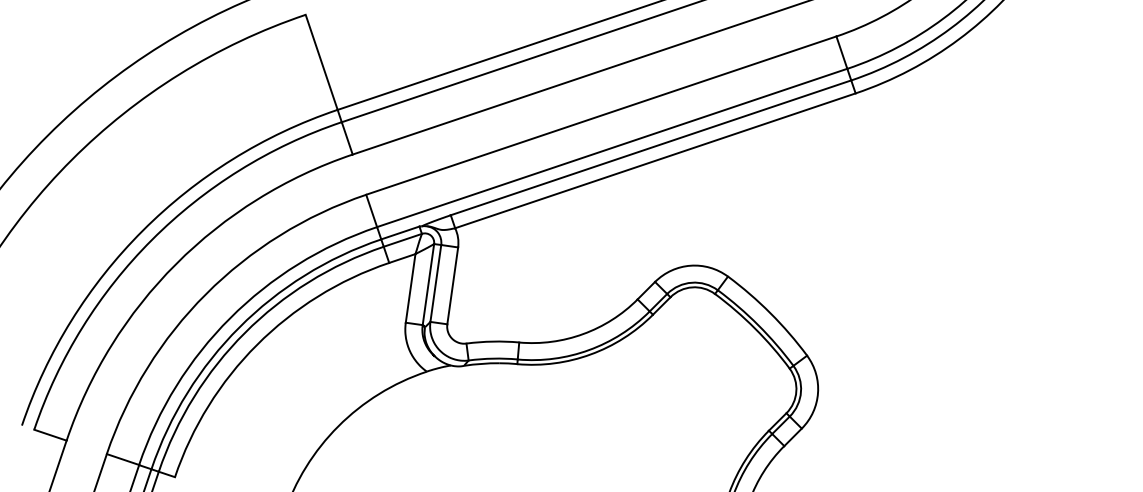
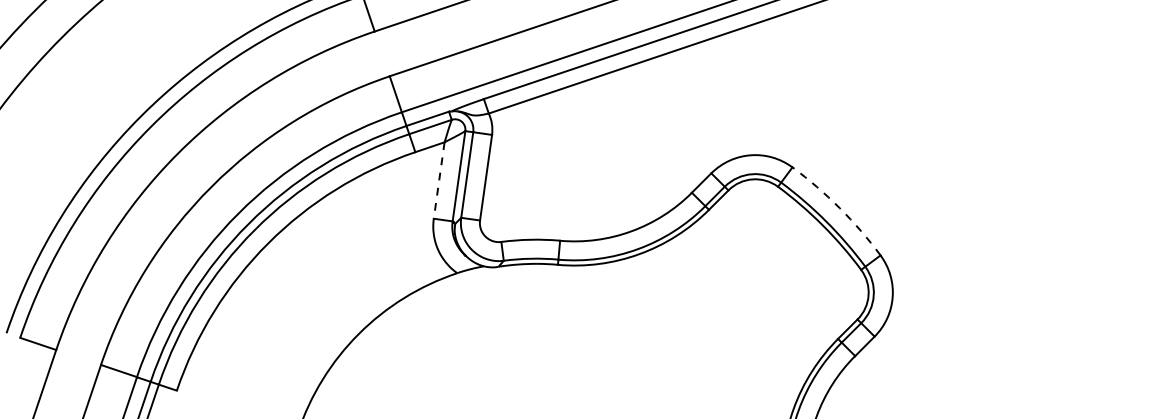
line: (410, 288) -> (439, 180), solid -> dashed
arc: (770, 313) -> (839, 208), solid -> dashed

